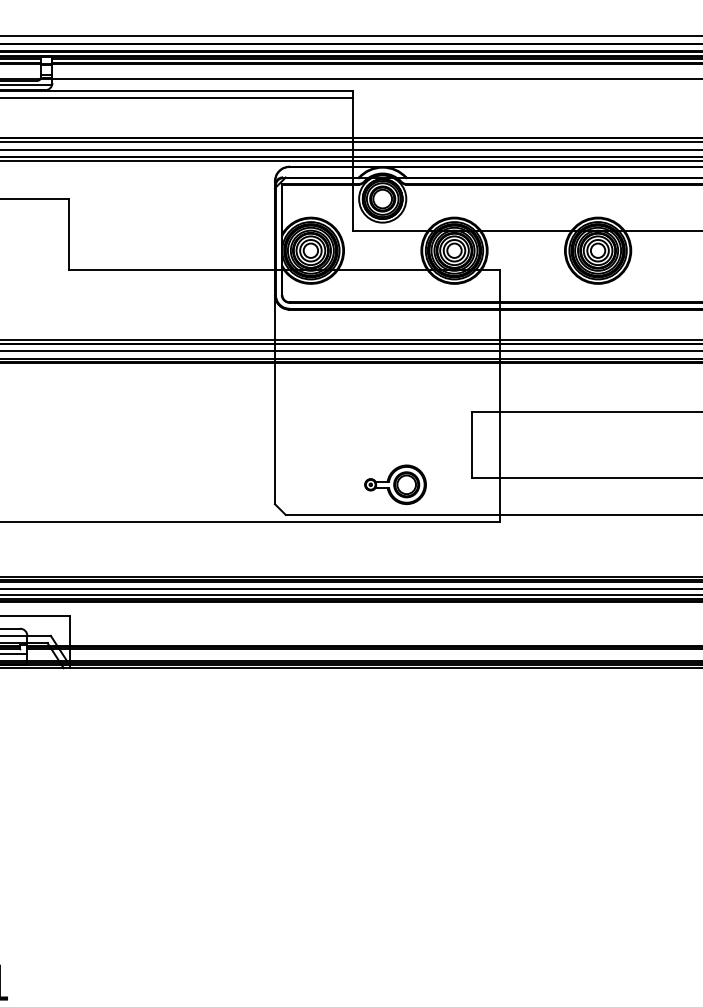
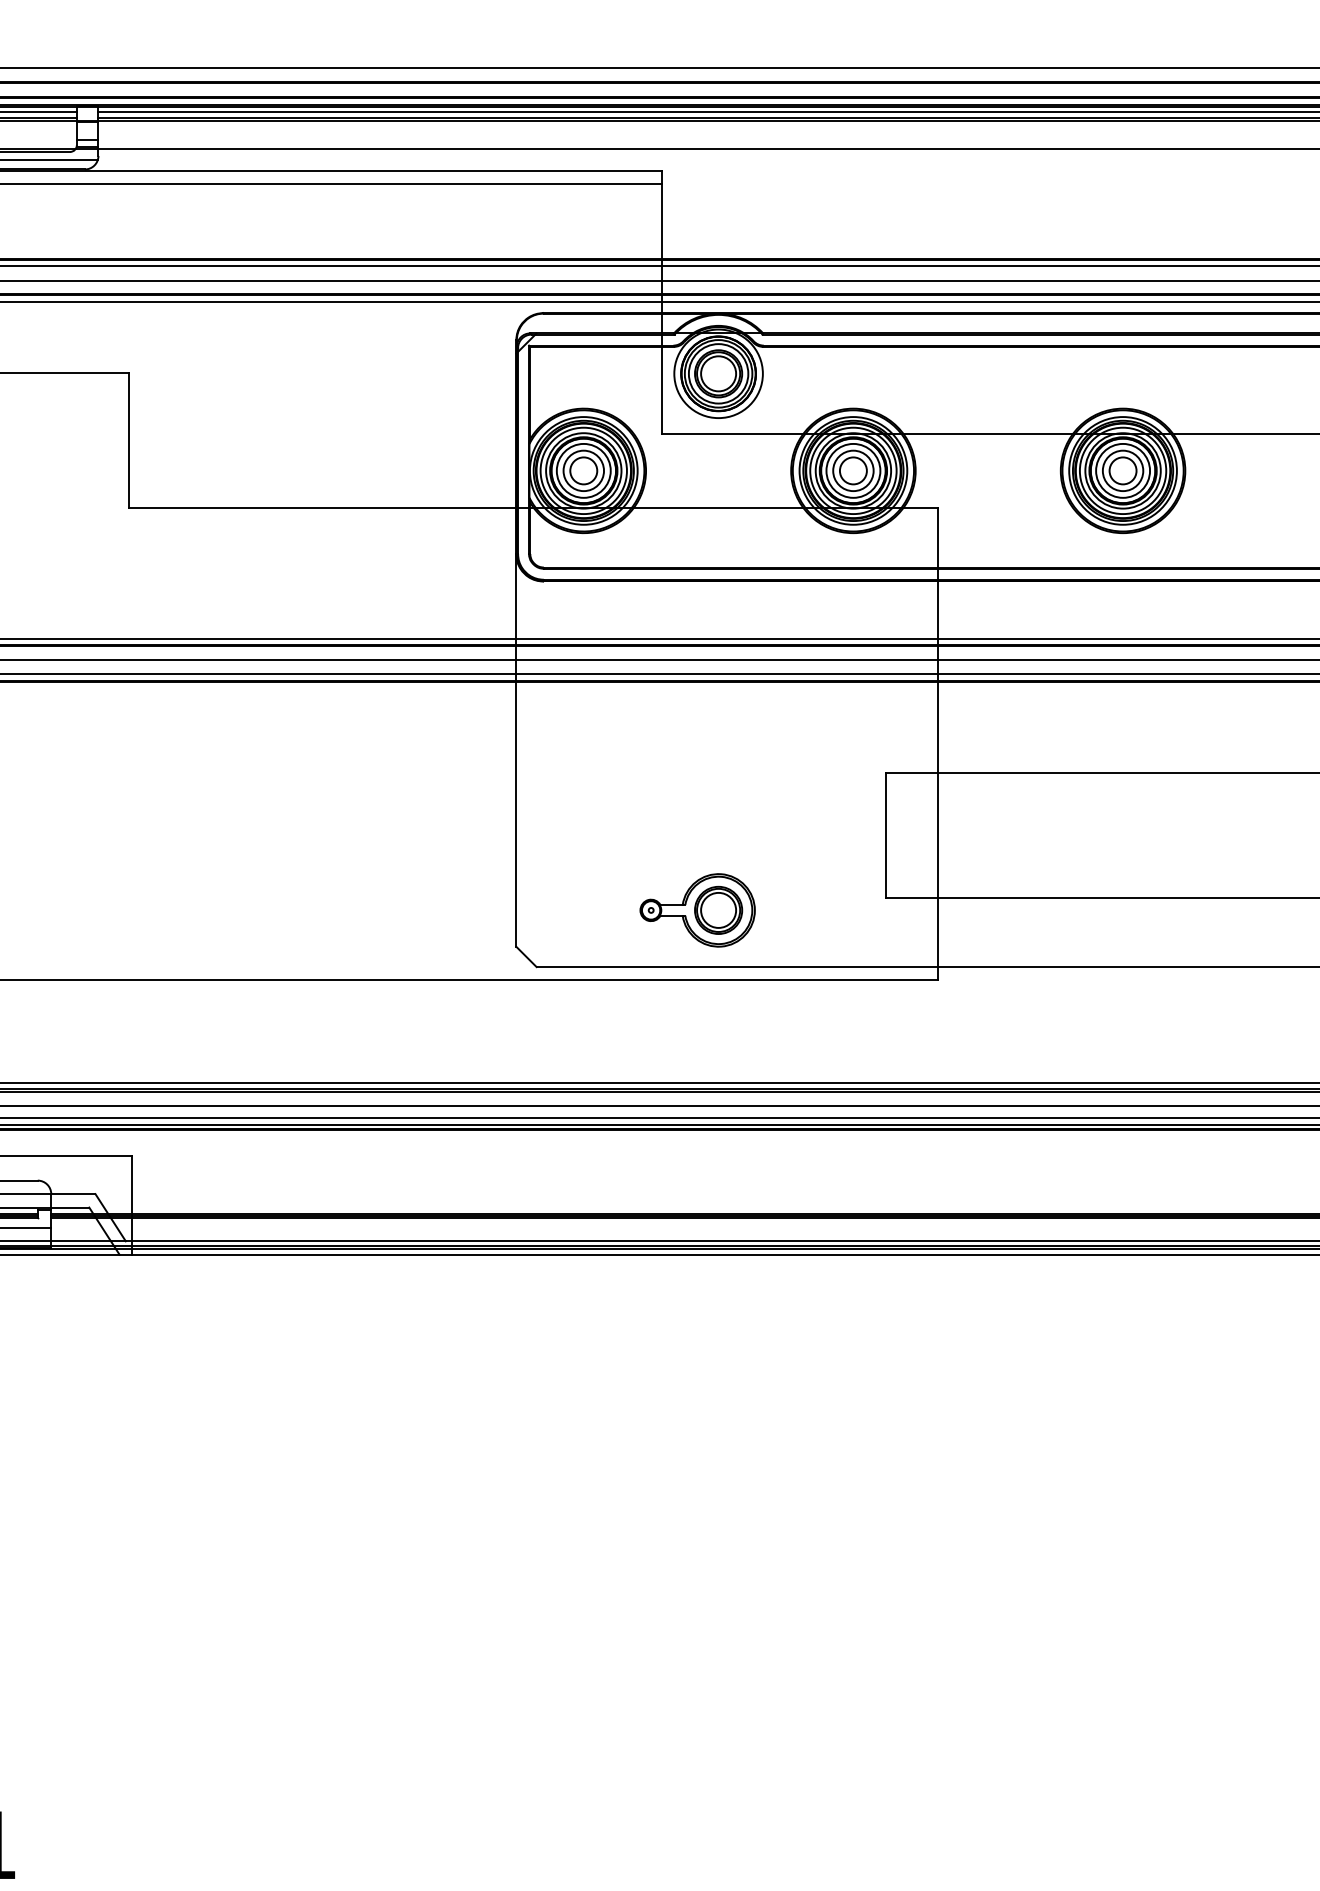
part: (395, 484) -> (697, 909), moved

